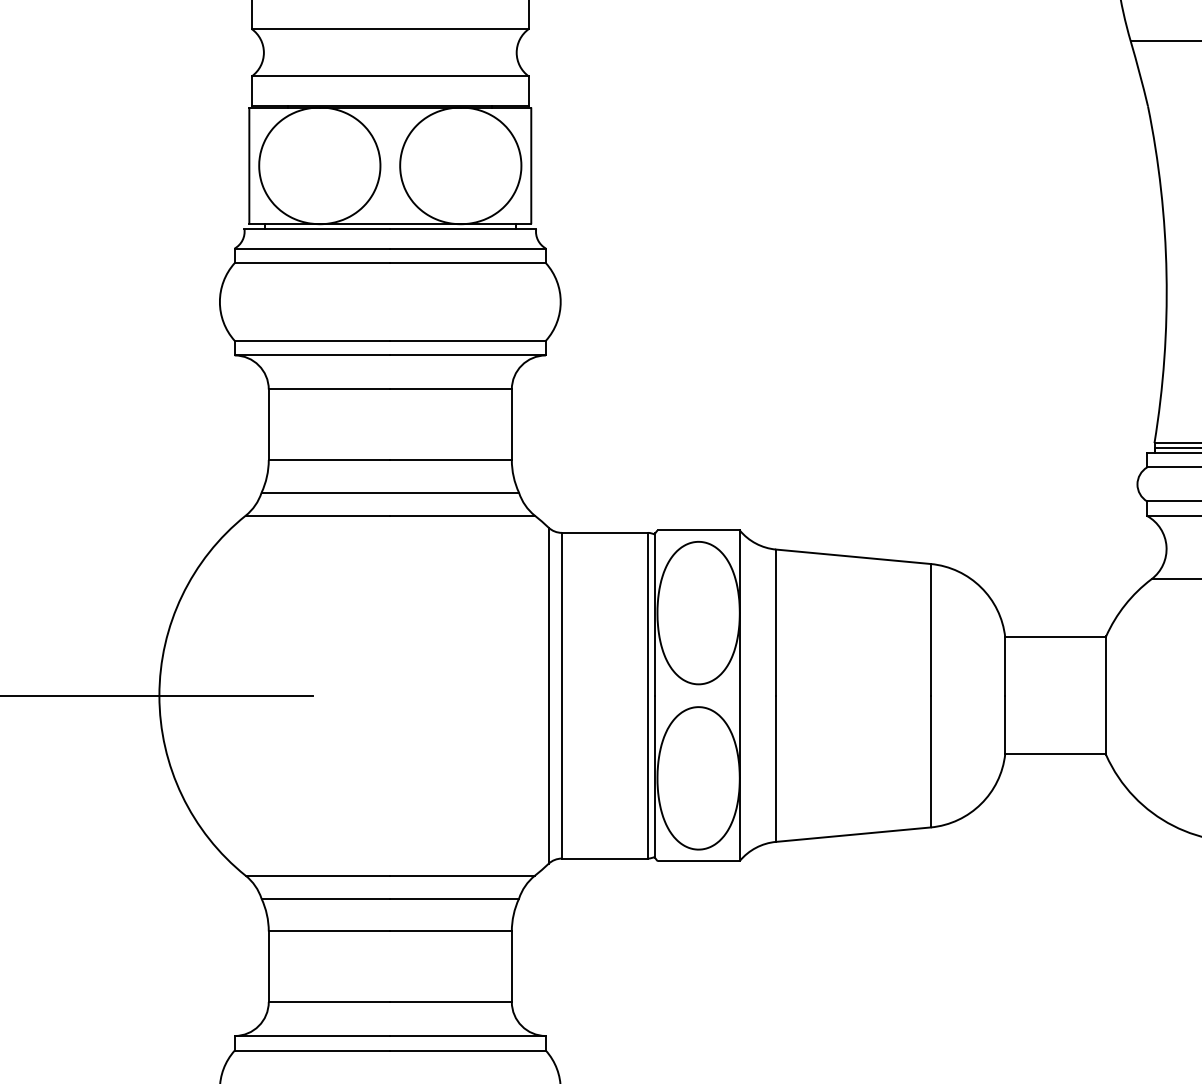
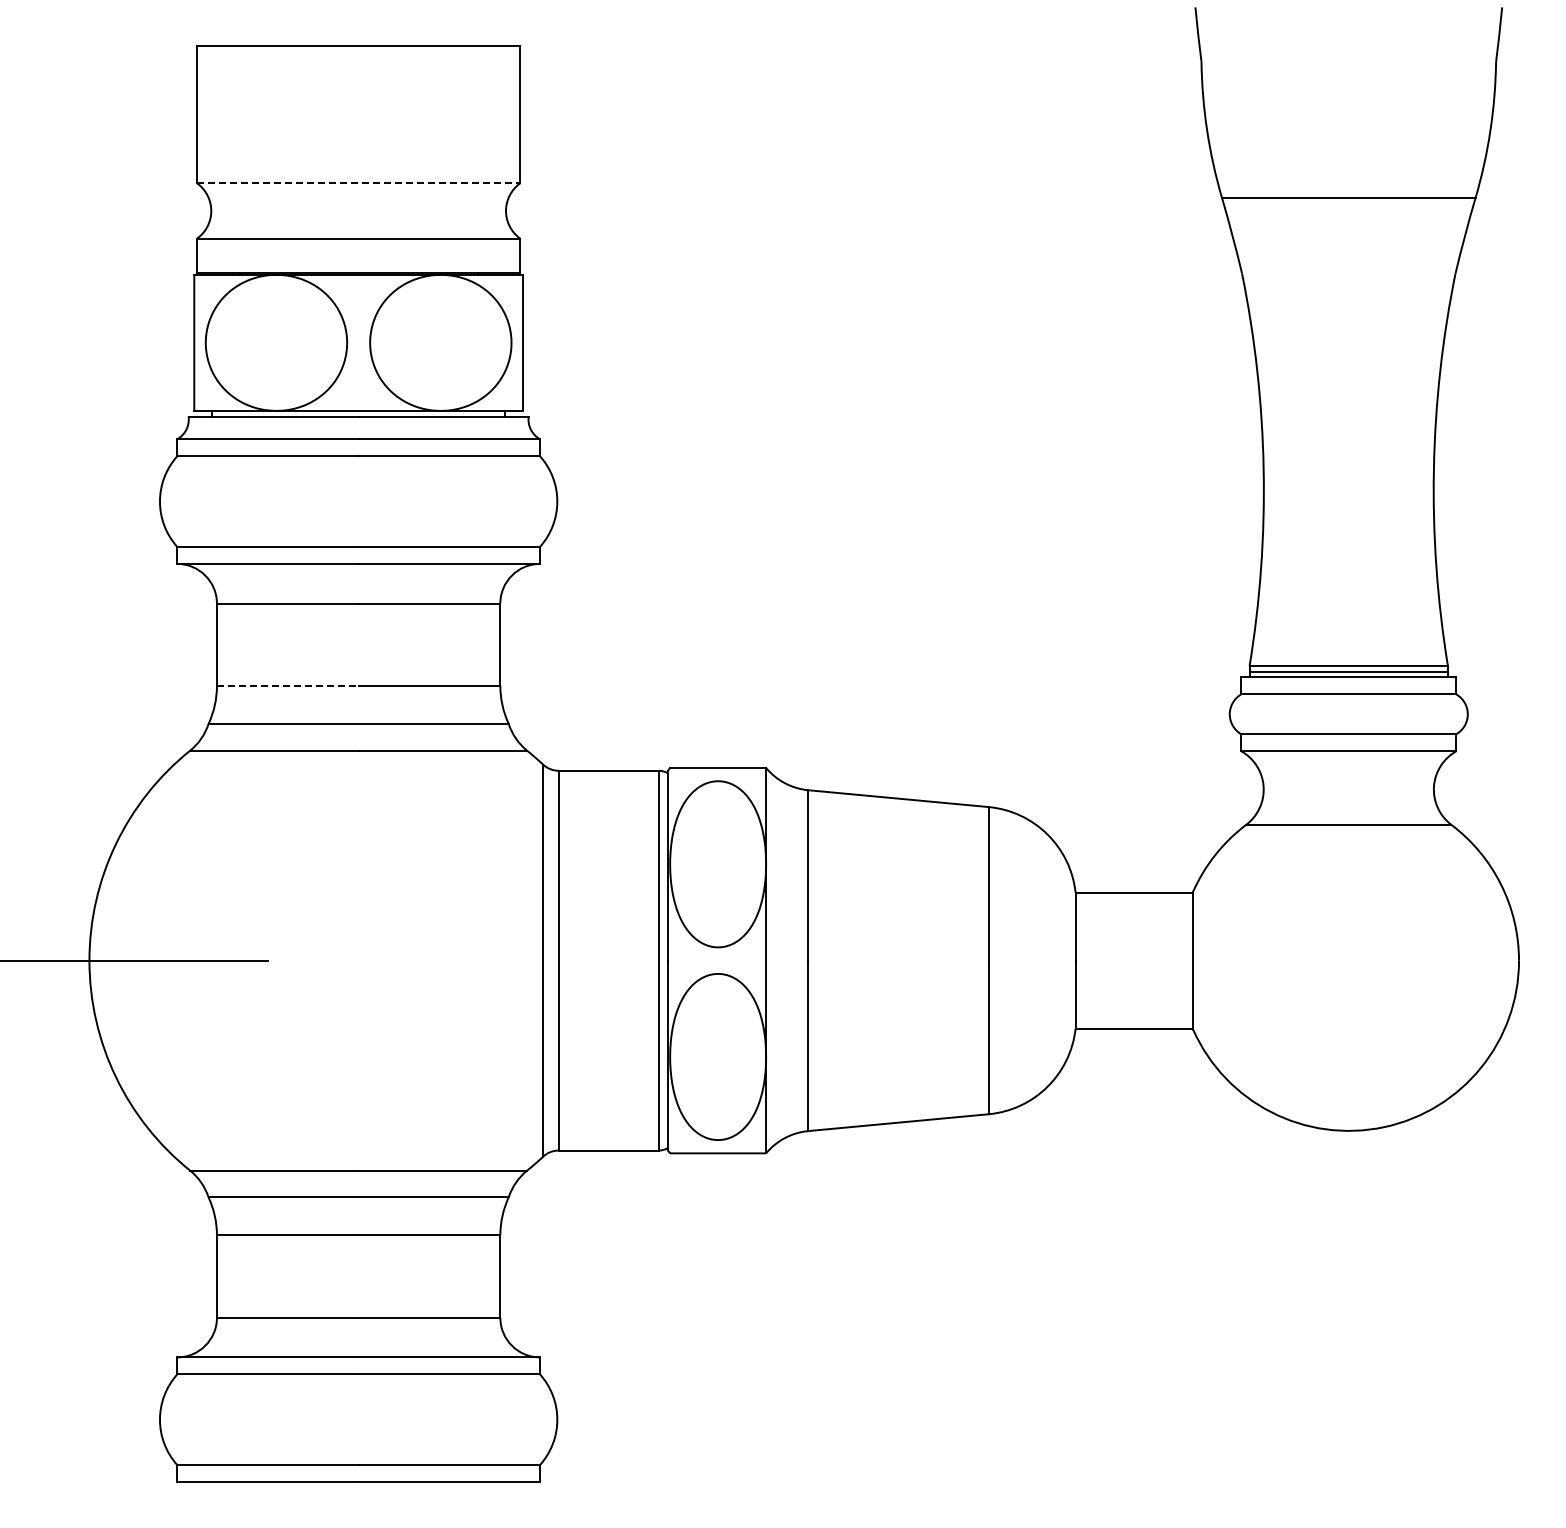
line: (390, 29) -> (358, 183), solid -> dashed
line: (329, 459) -> (287, 685), solid -> dashed

